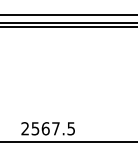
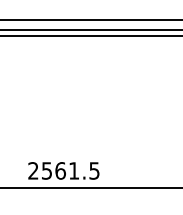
text: (55, 128) -> (73, 170), 2567.5 -> 2561.5

